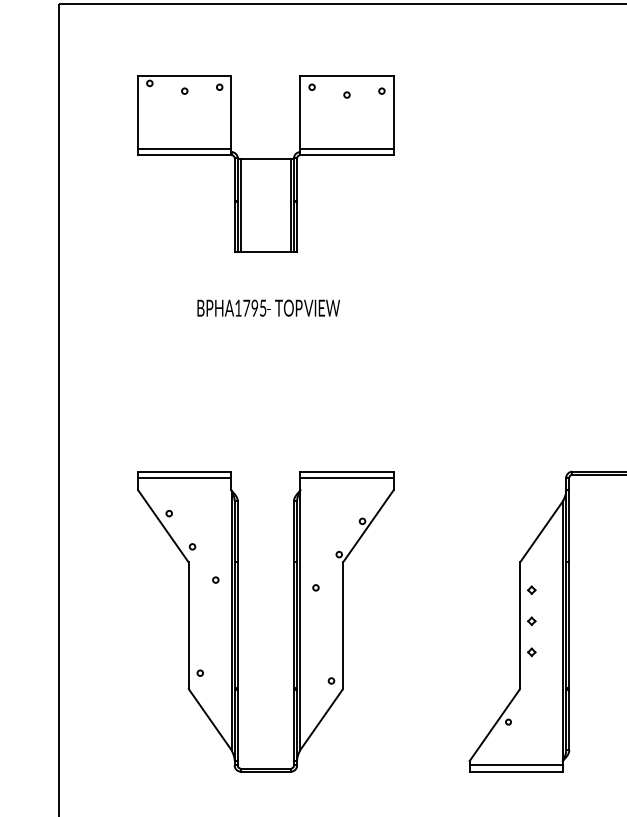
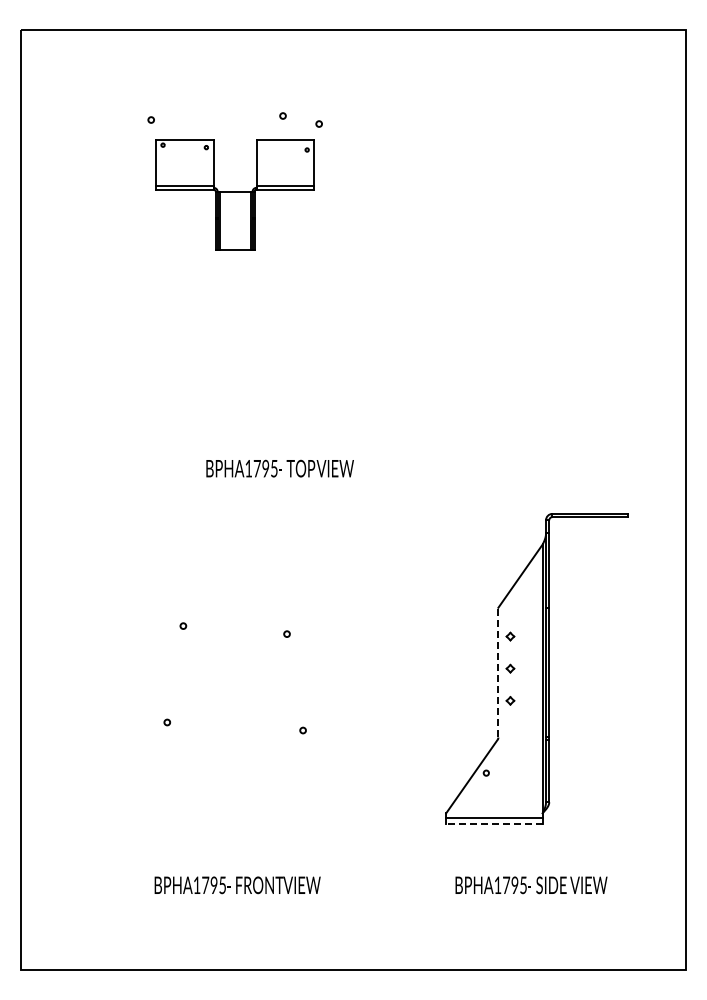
part: (265, 163) -> (234, 194), size x0.6
text: (268, 308) -> (279, 468), moved
part: (293, 622) -> (263, 669), removed
line: (520, 624) -> (498, 672), solid -> dashed
line: (515, 771) -> (493, 824), solid -> dashed

